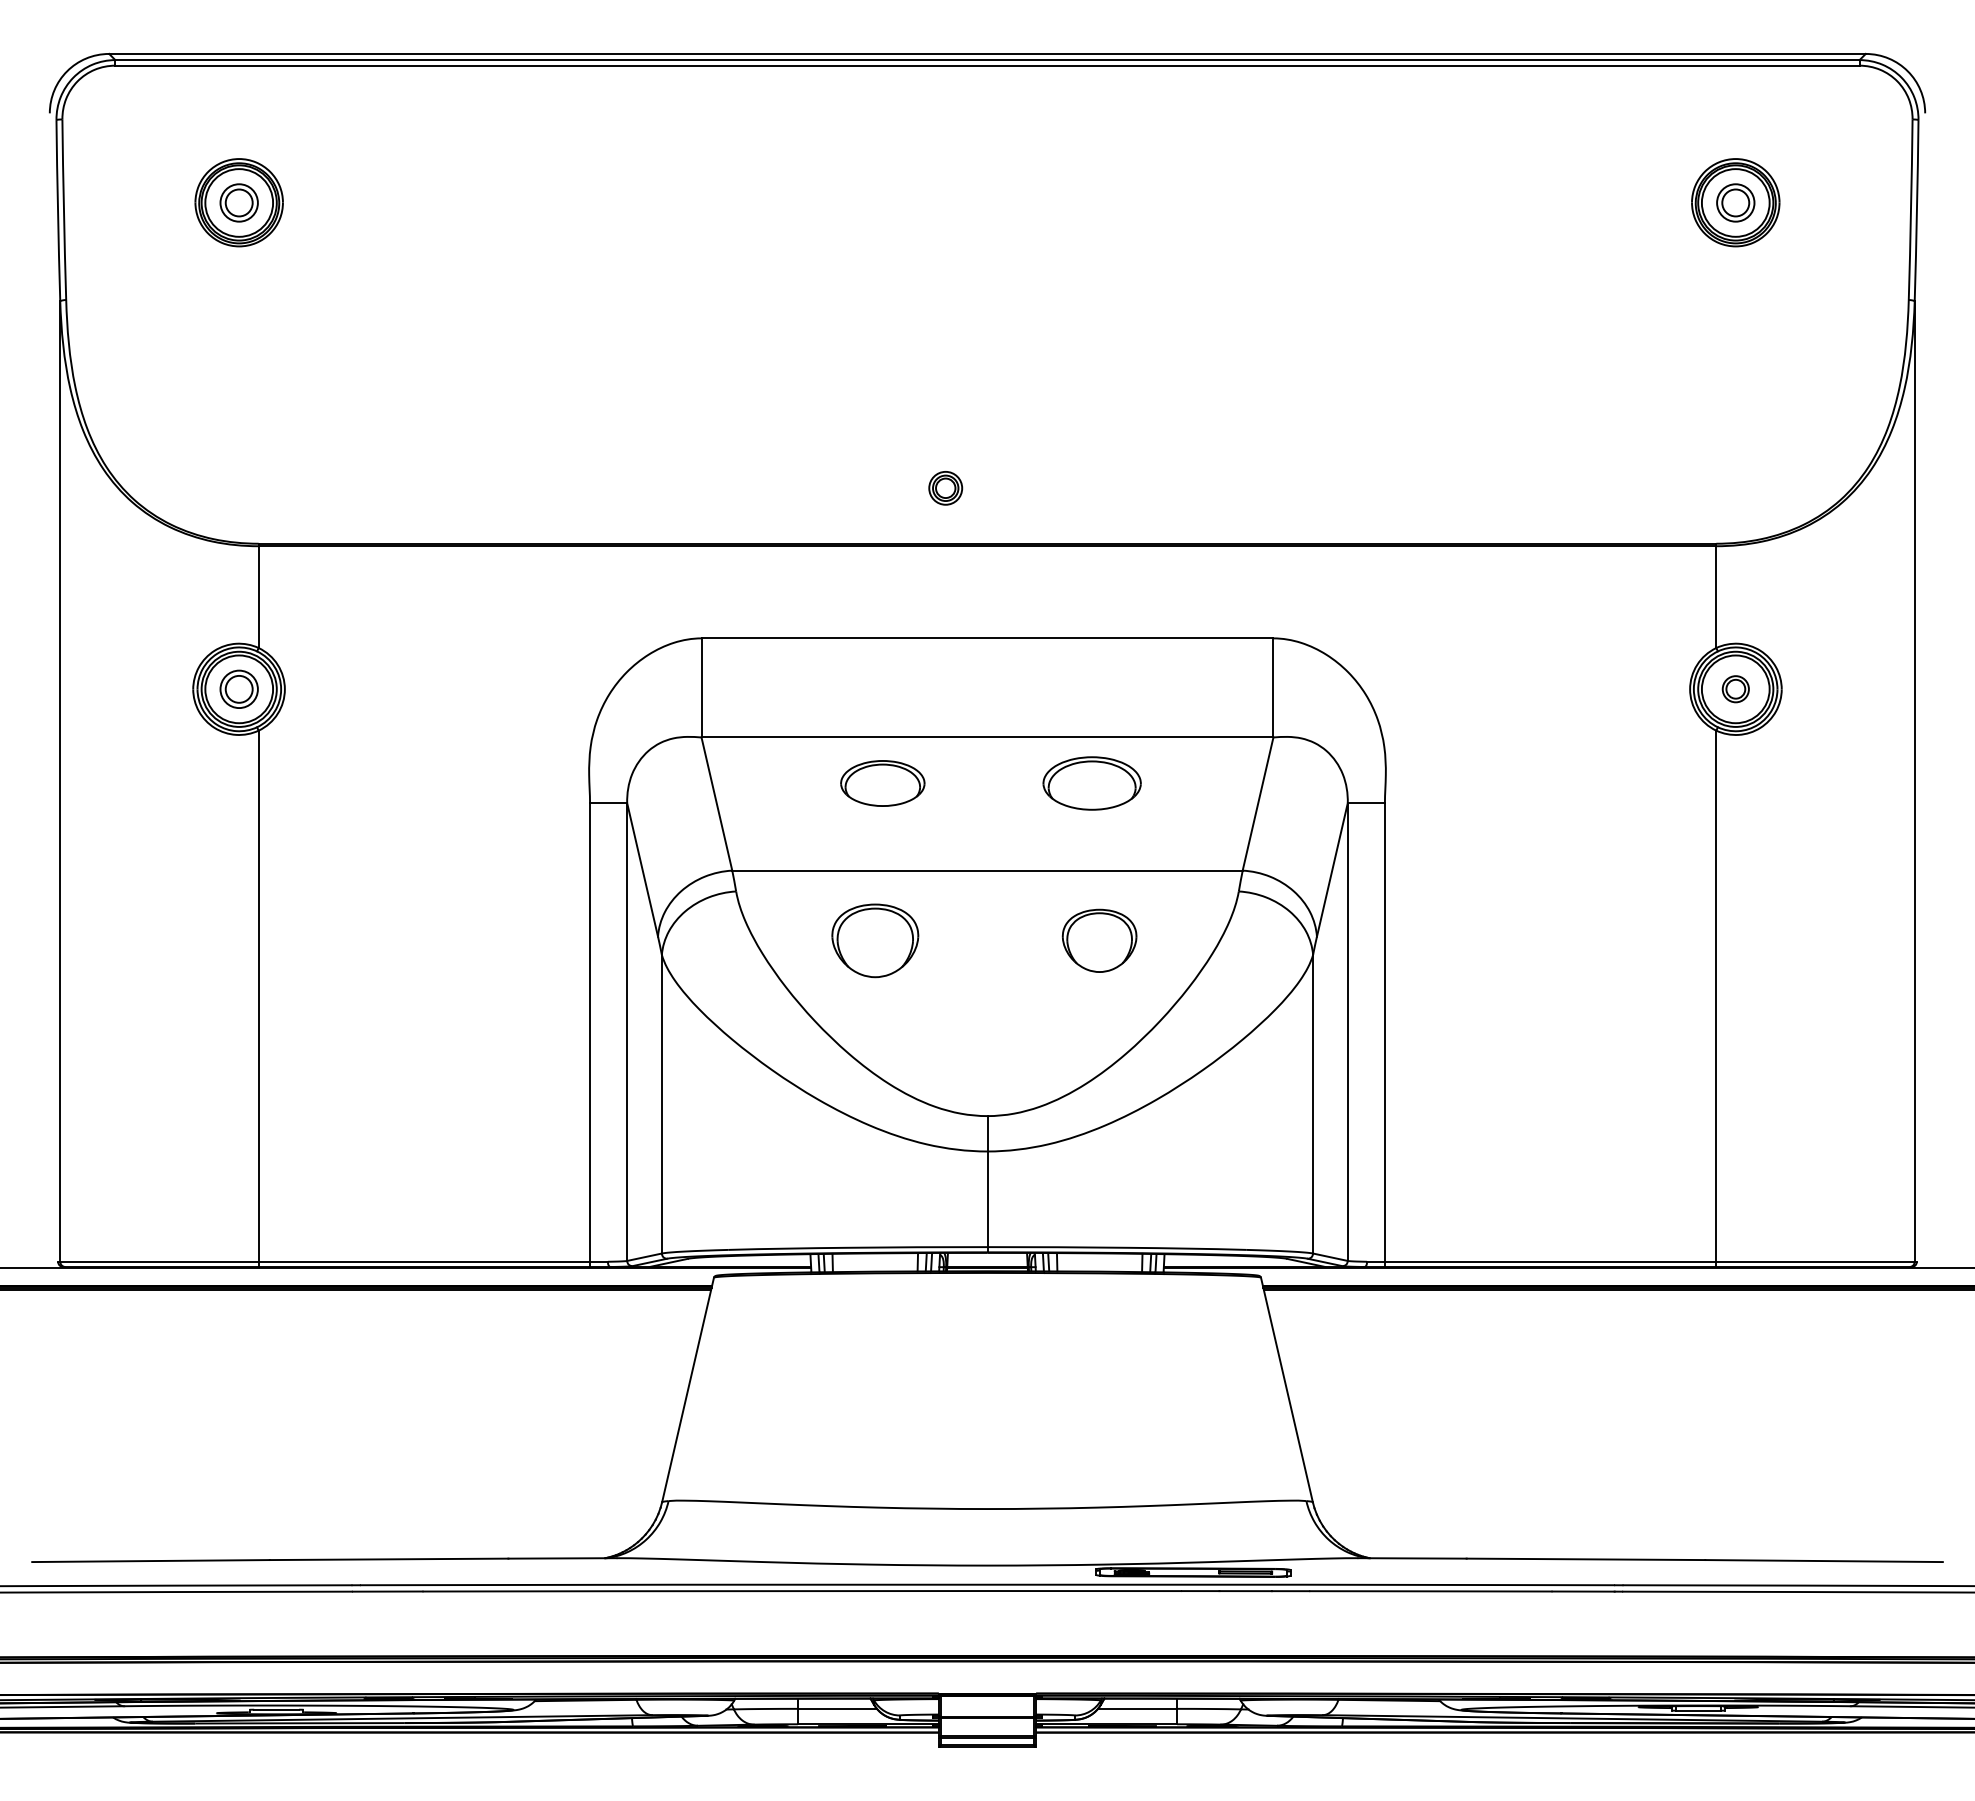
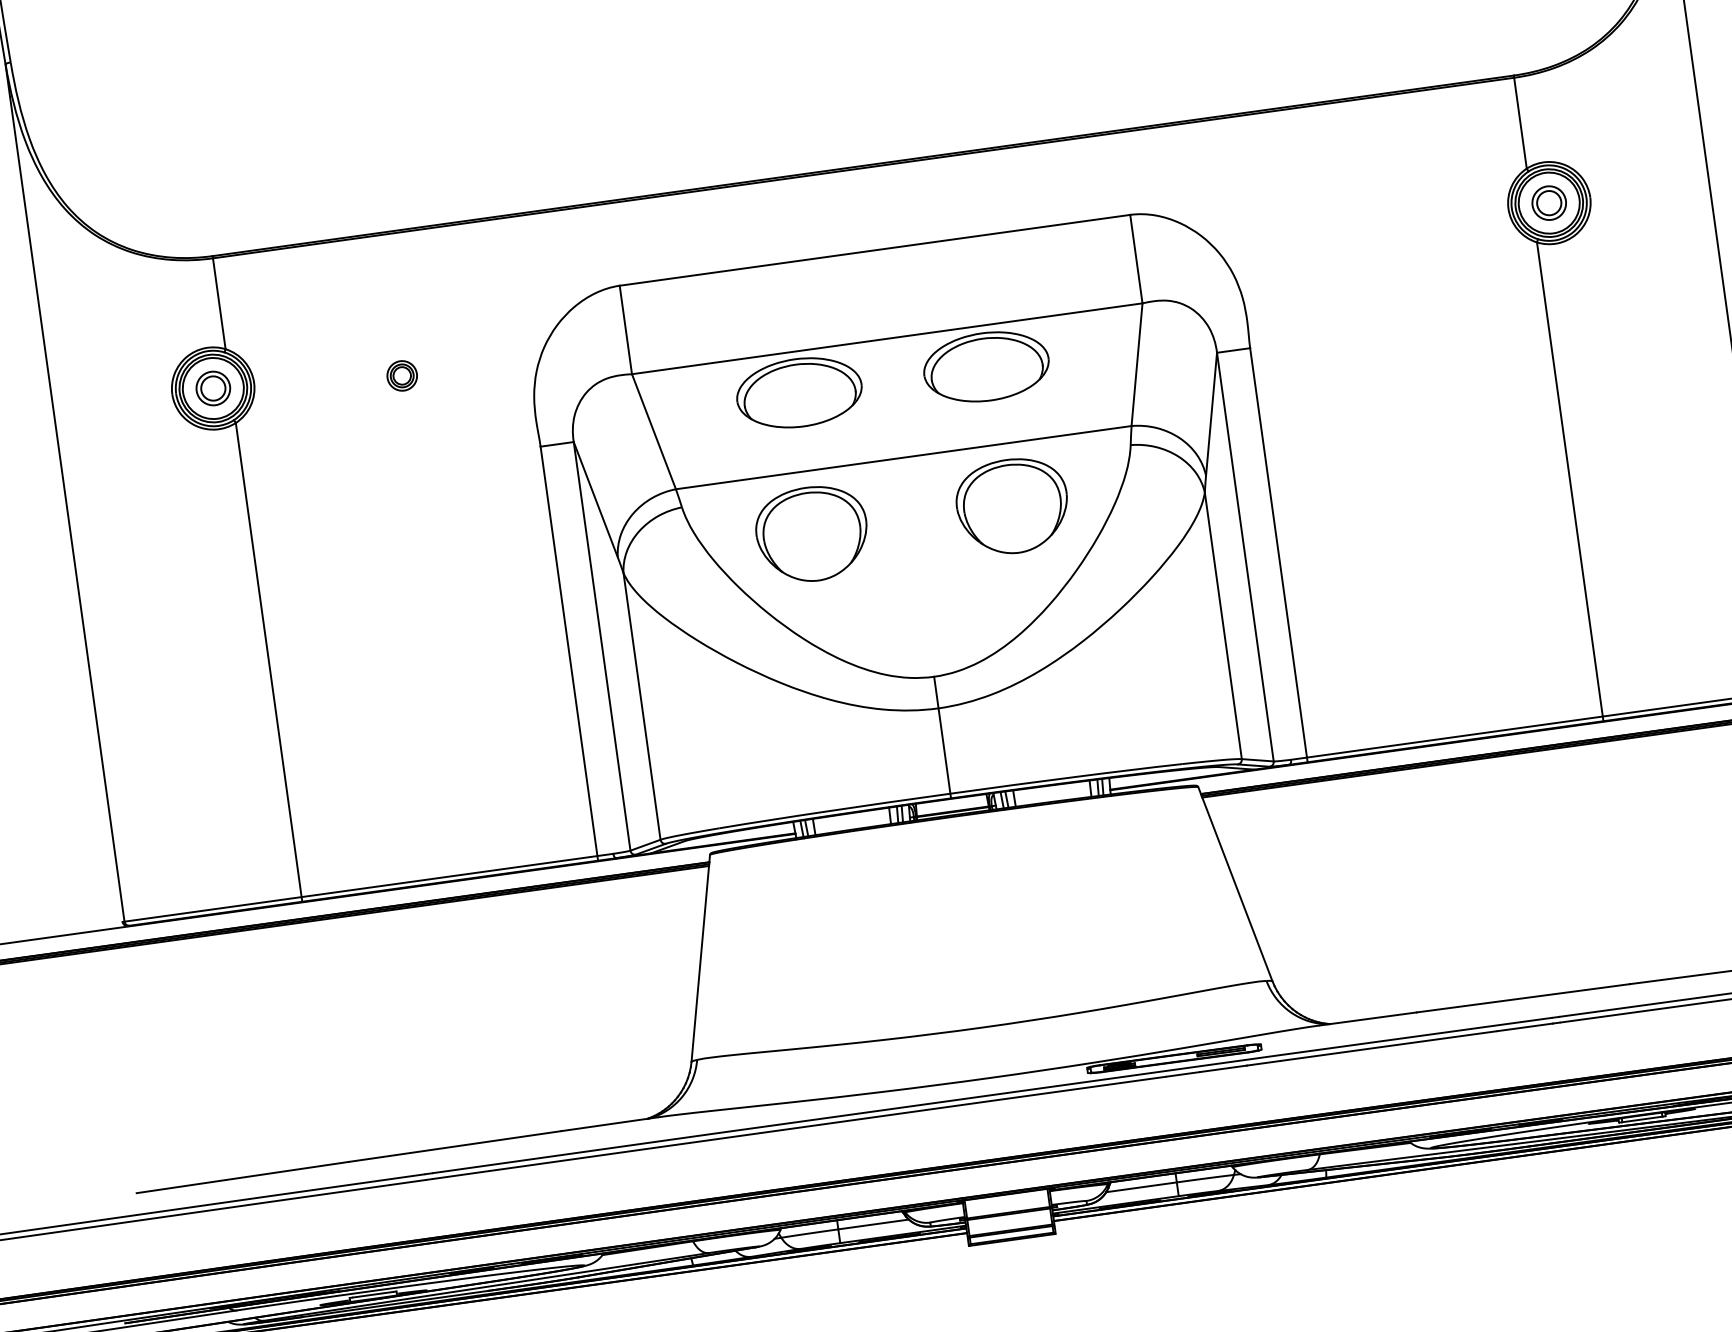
part: (945, 488) -> (402, 376), moved
part: (1735, 688) -> (1548, 202), size x1.43
part: (882, 783) -> (799, 392), size x1.67
part: (1091, 783) -> (985, 366), size x1.43
part: (875, 940) -> (812, 533), size x1.43
part: (1099, 940) -> (1012, 506), size x1.67

